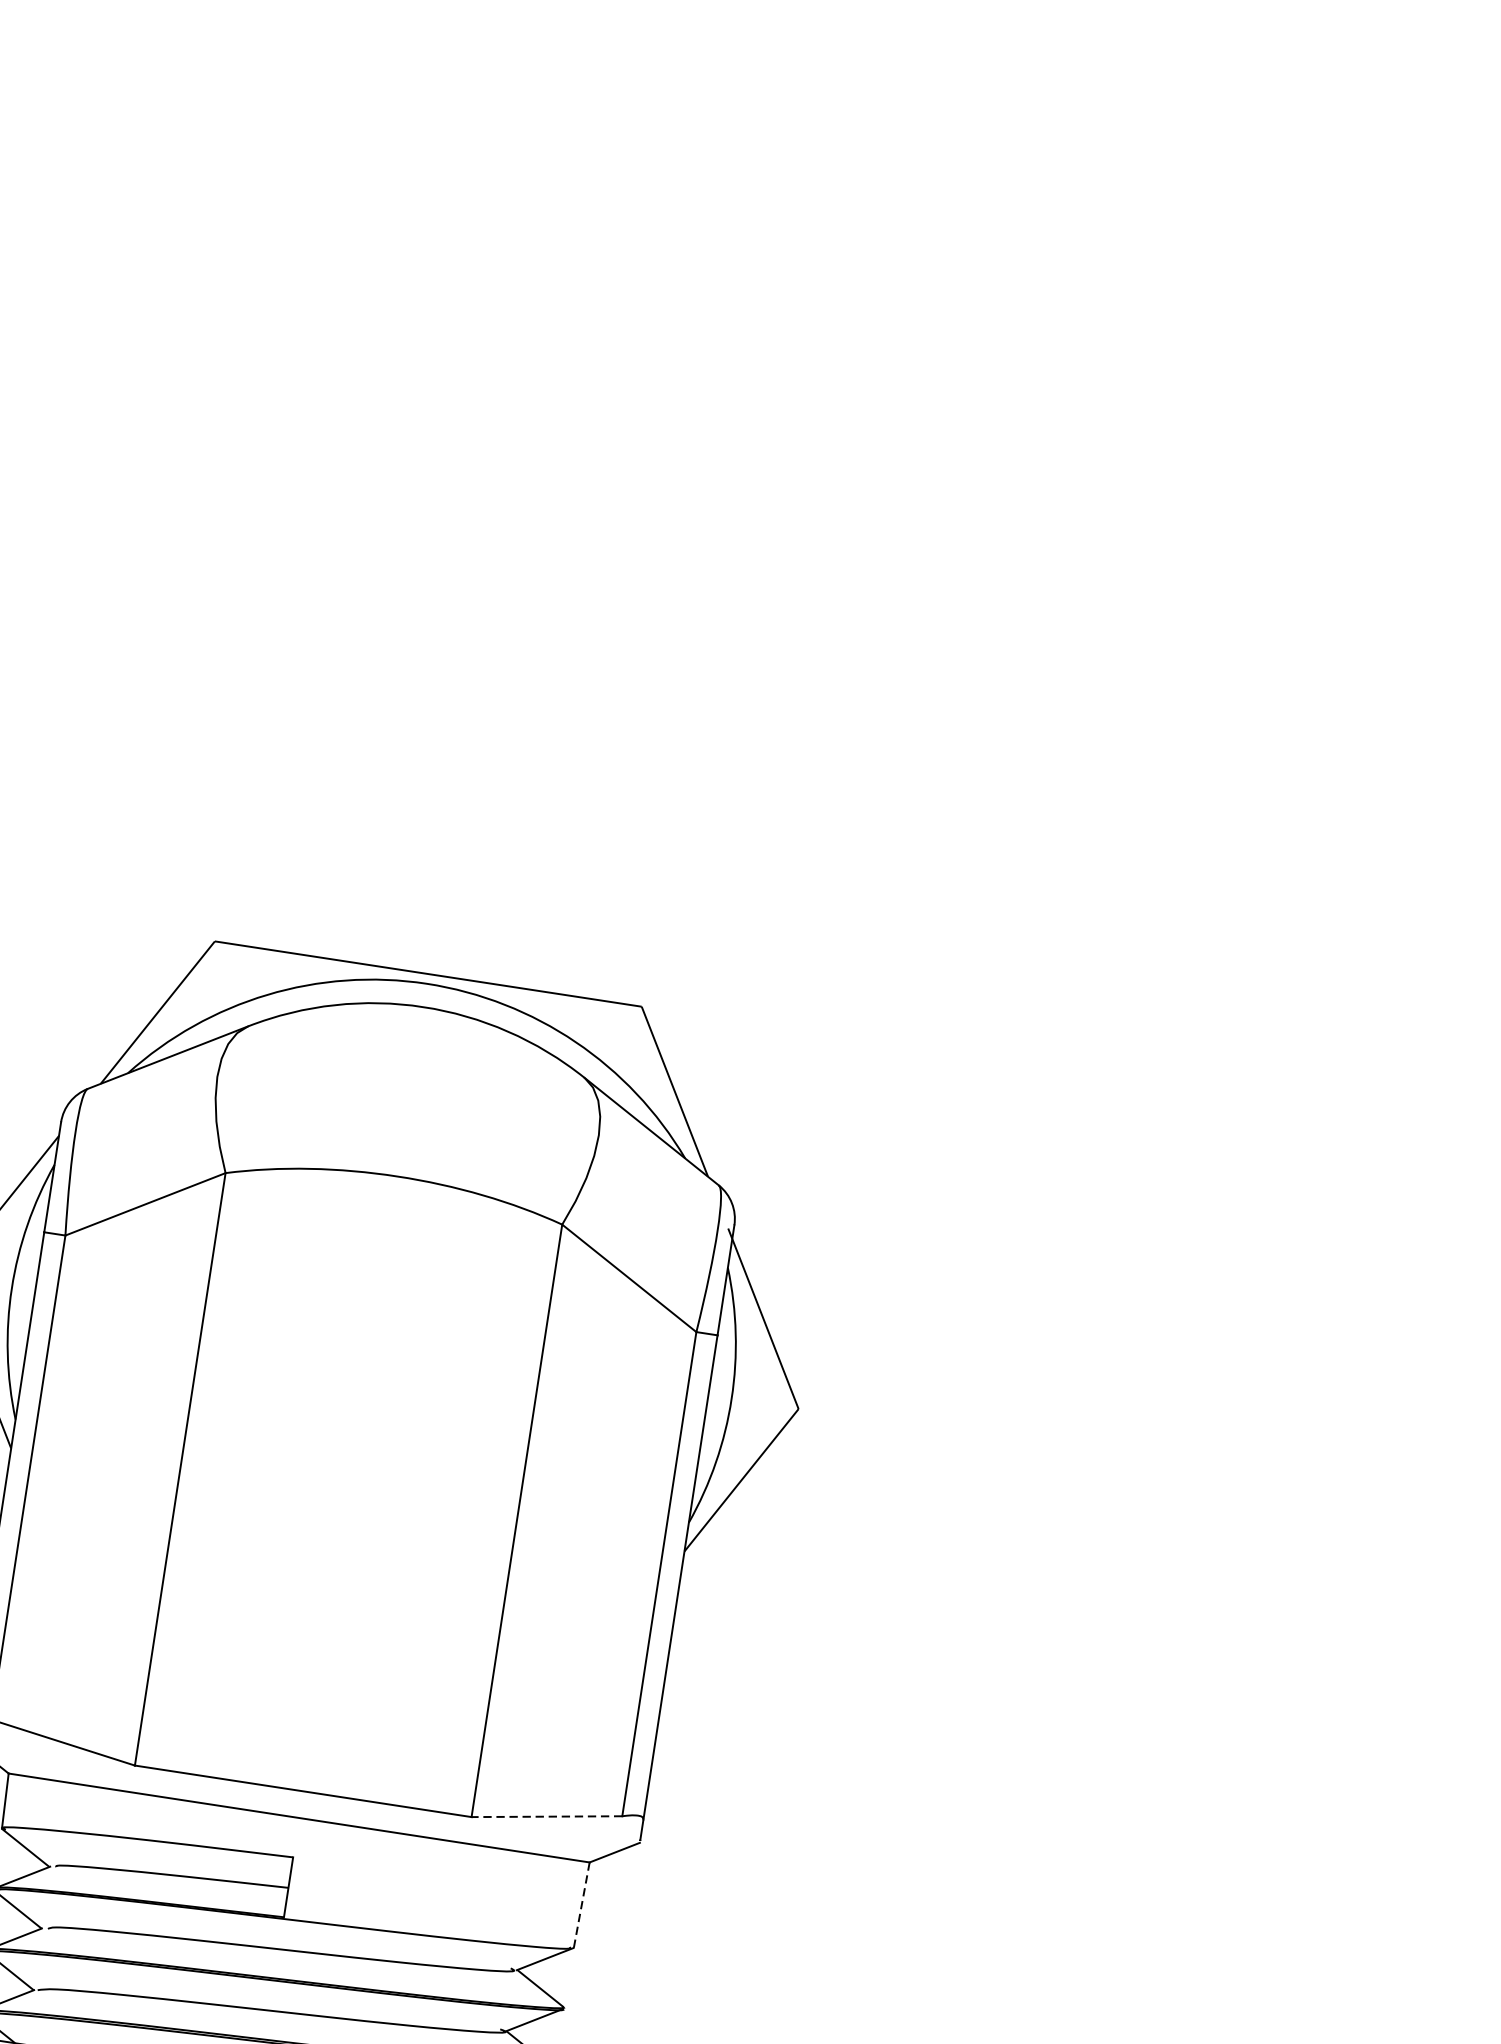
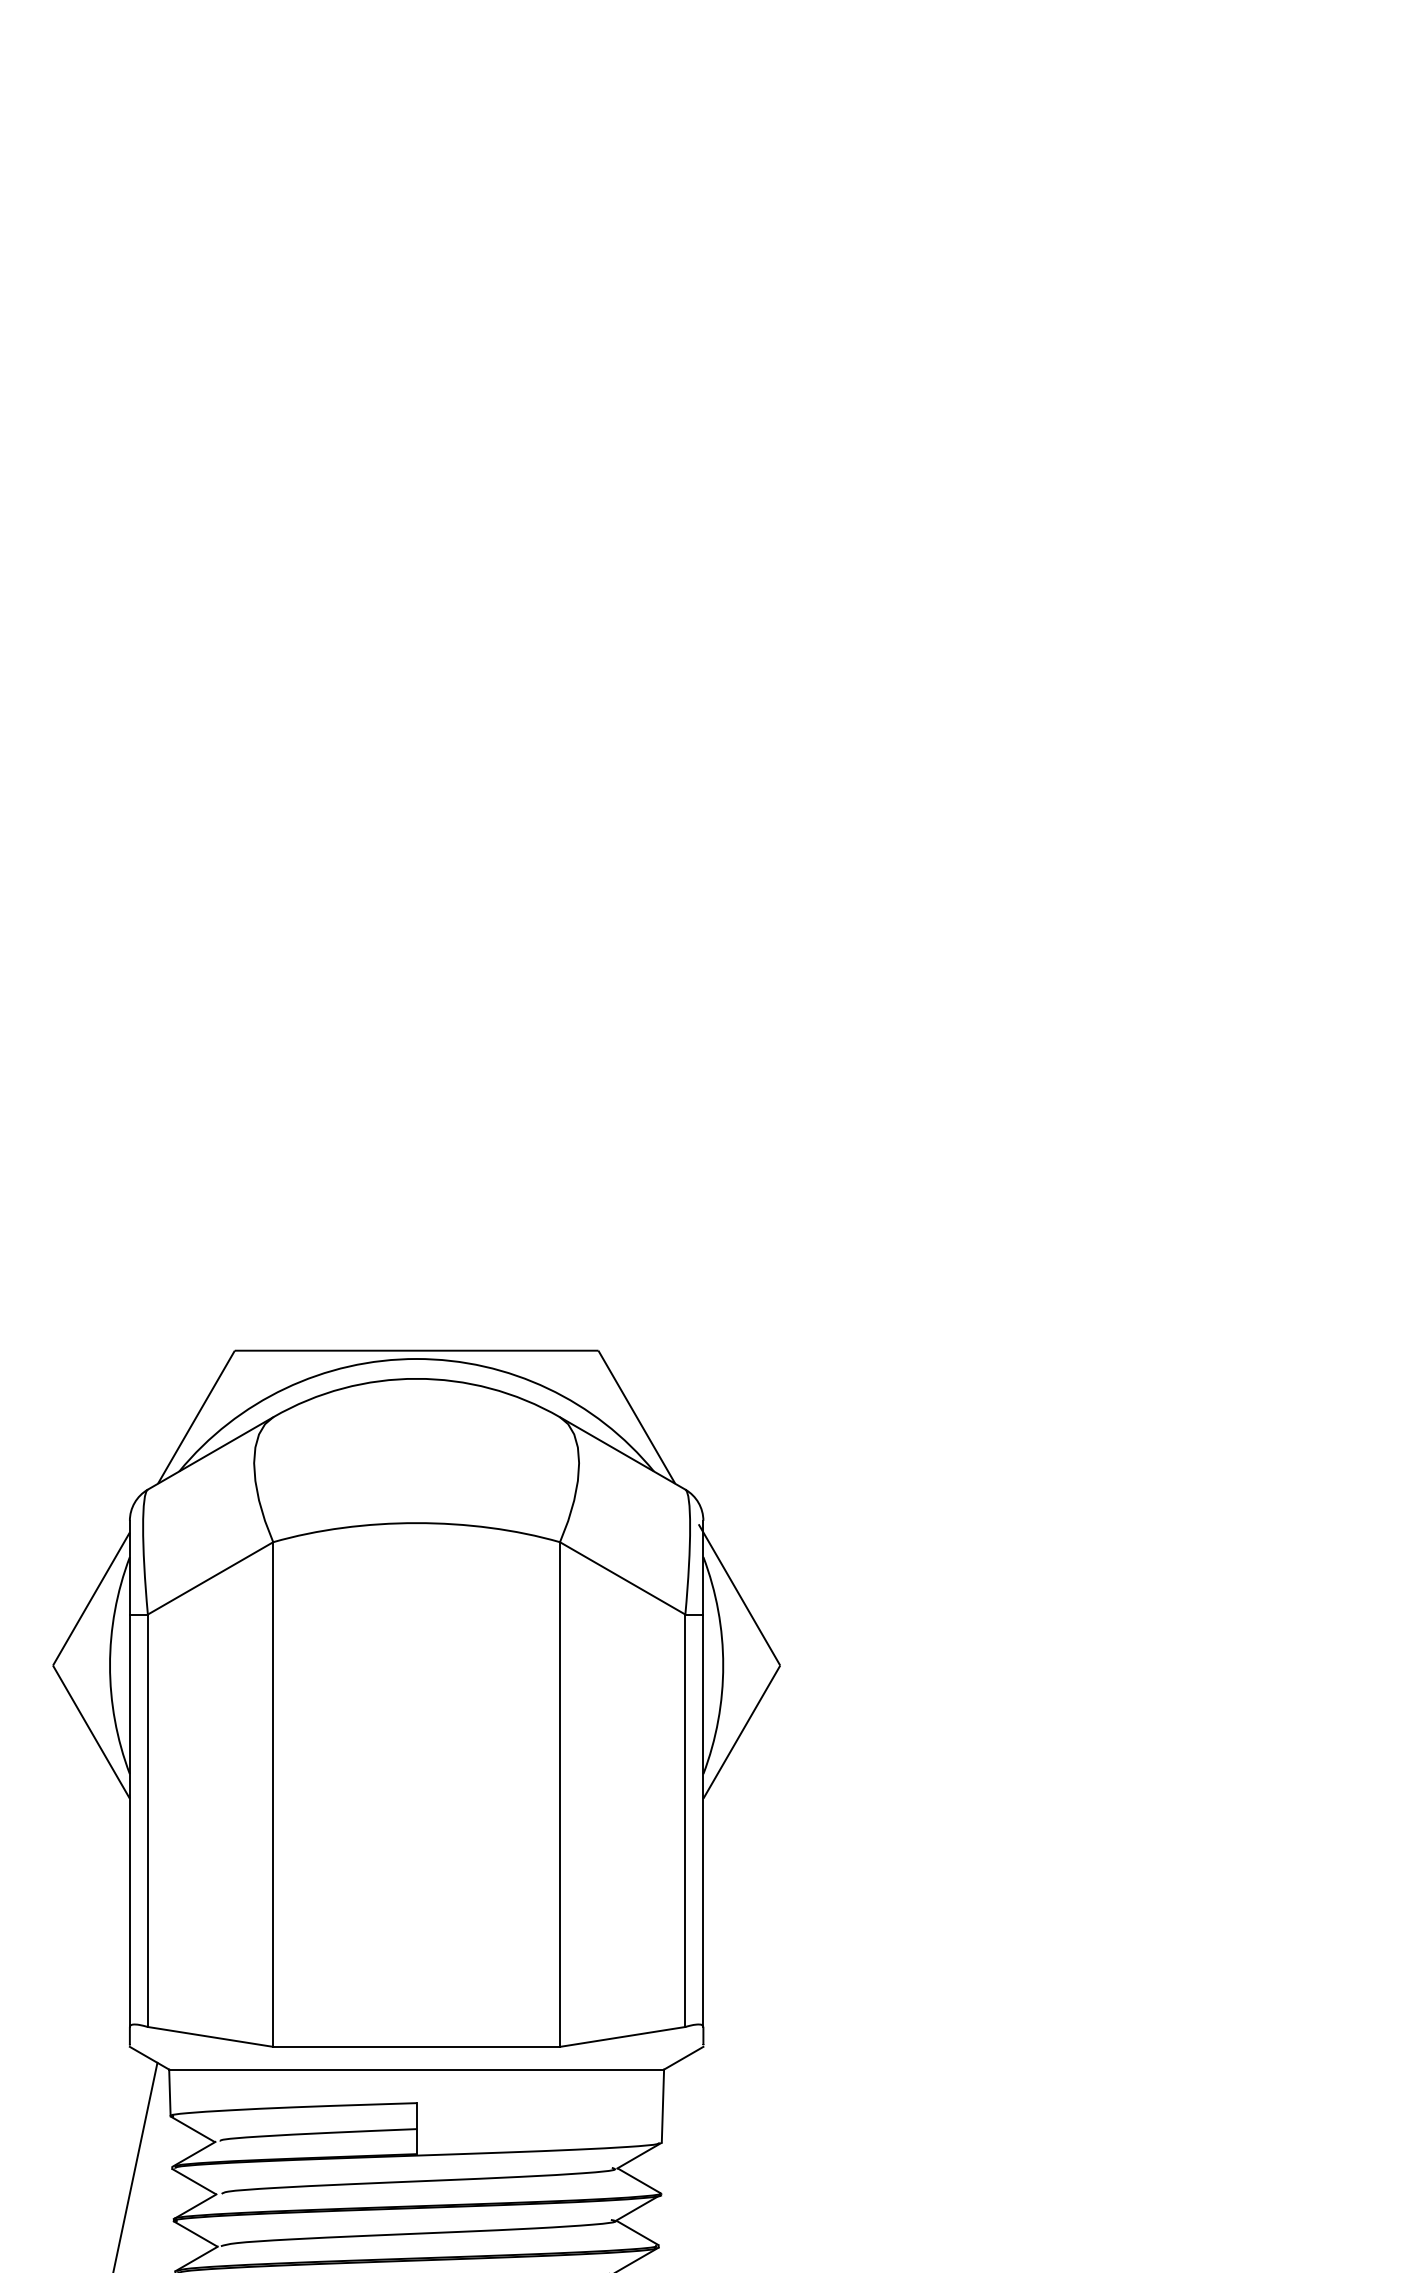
line: (546, 1817) -> (622, 2037), dashed -> solid
line: (581, 1905) -> (662, 2106), dashed -> solid

